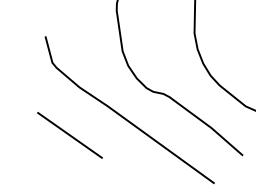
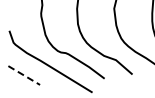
line: (70, 135) -> (24, 75), solid -> dashed

